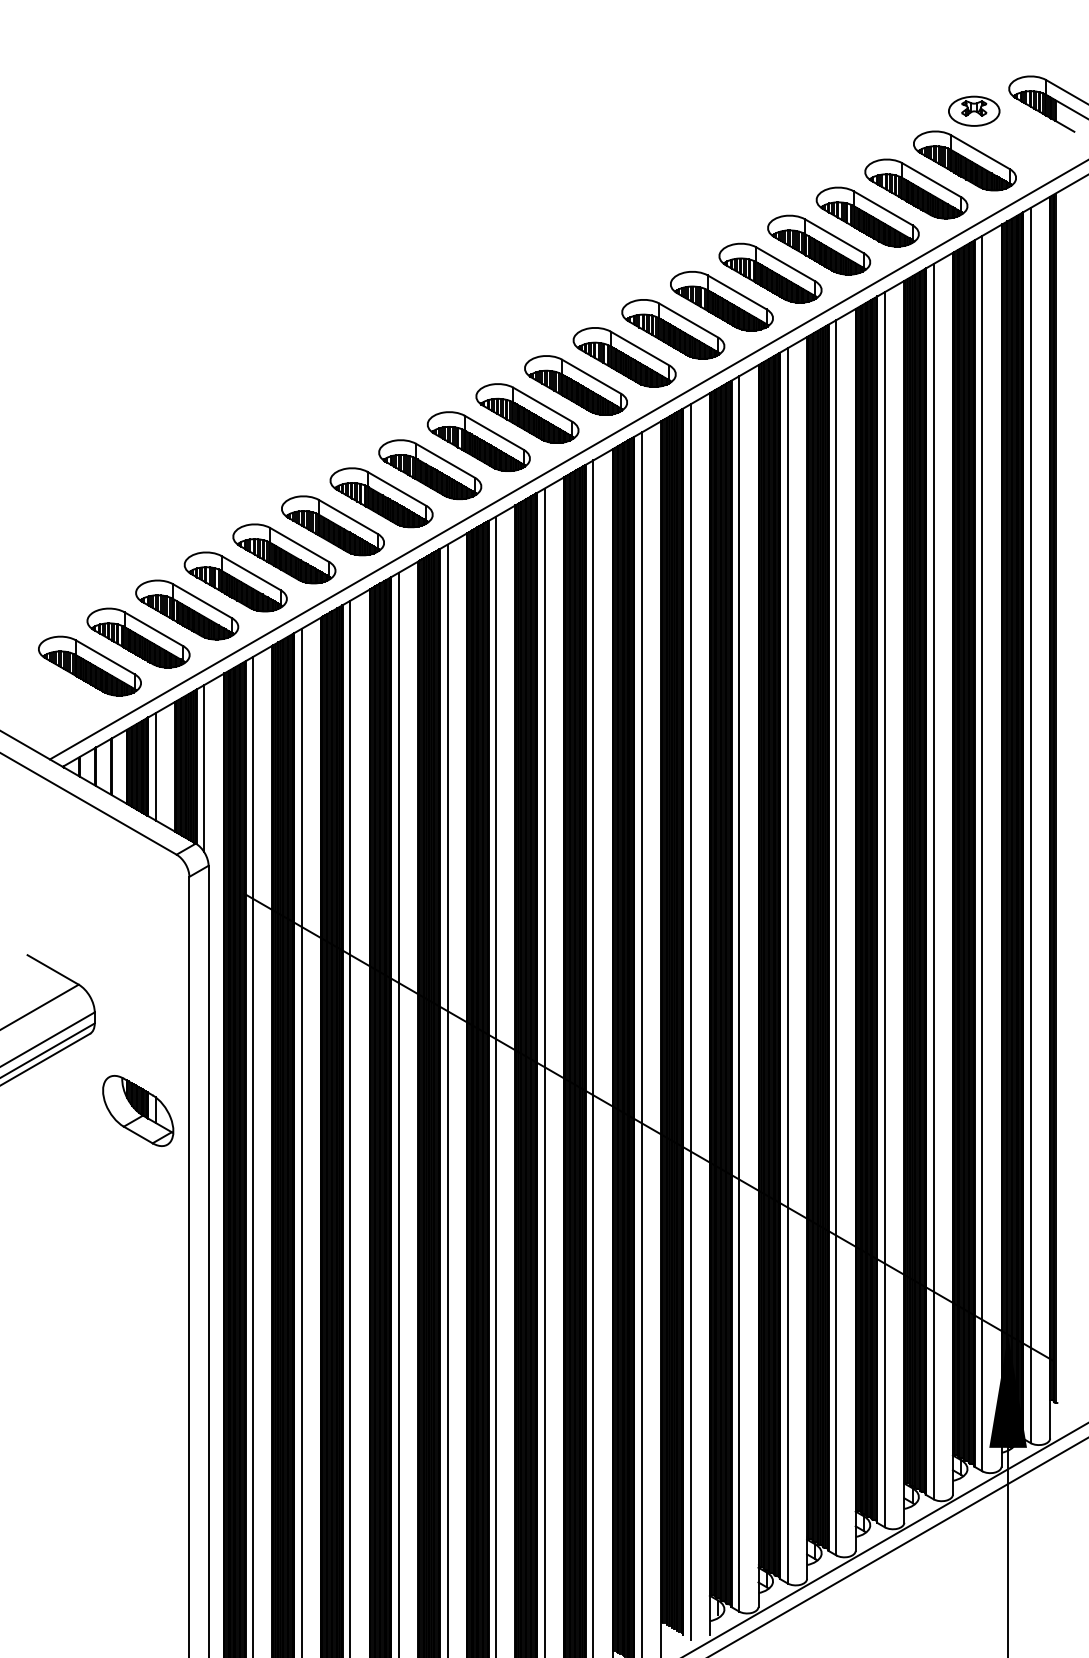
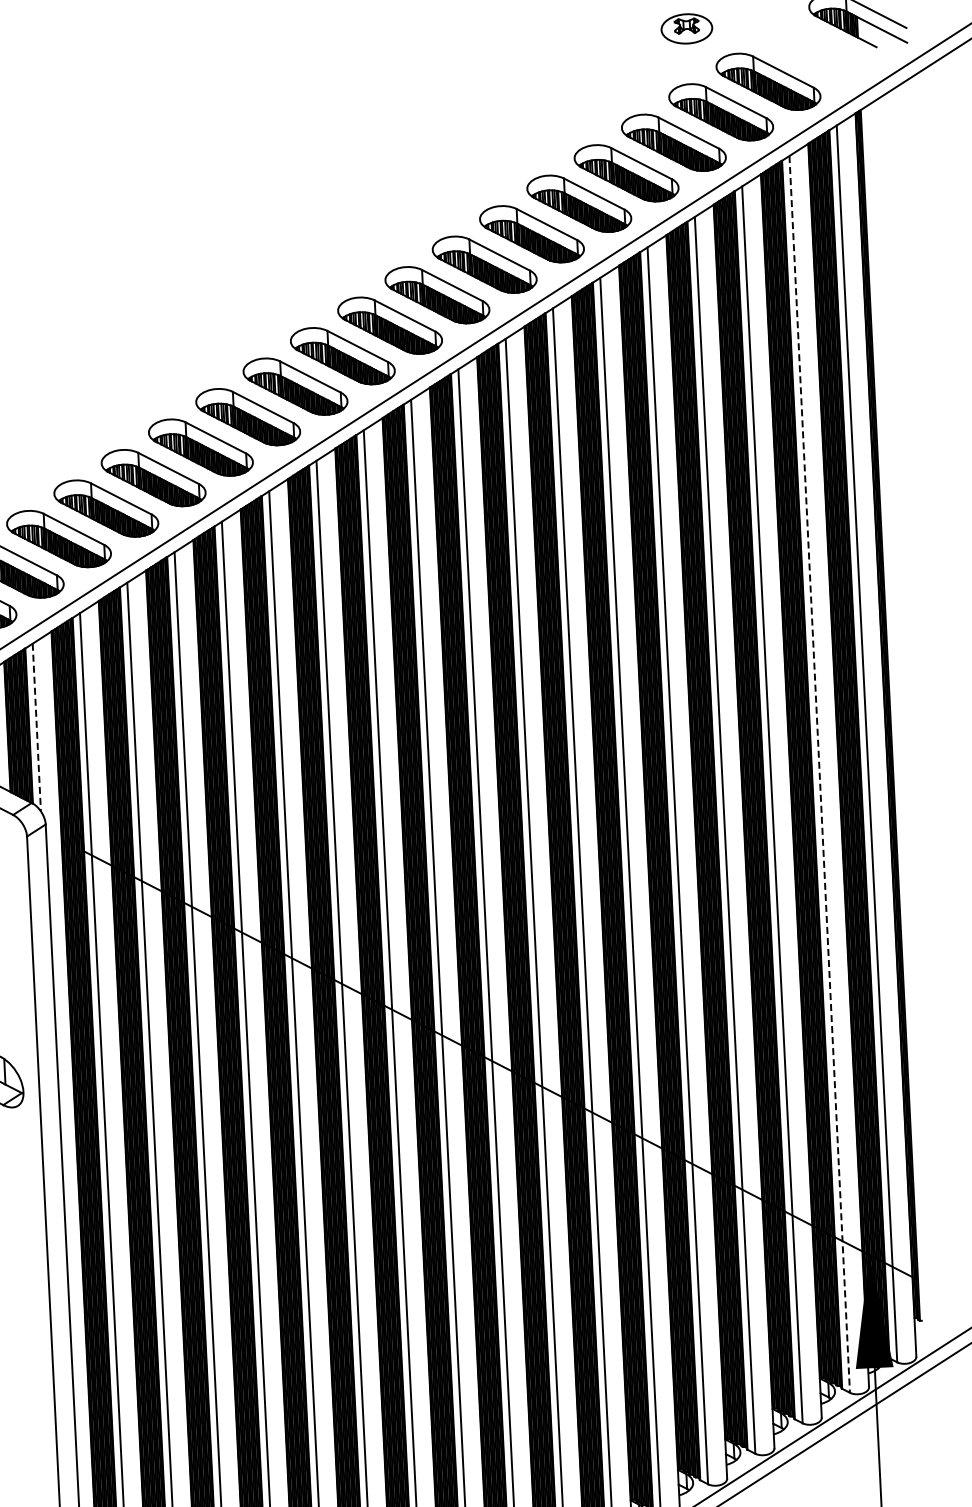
part: (974, 110) -> (687, 28), moved
line: (204, 768) -> (36, 727), solid -> dashed
line: (982, 853) -> (819, 774), solid -> dashed

